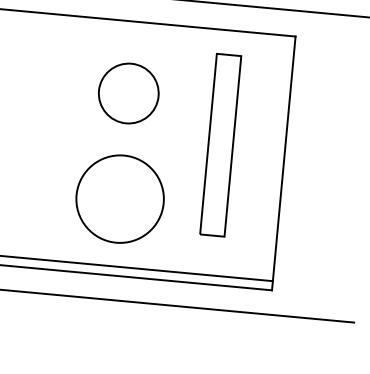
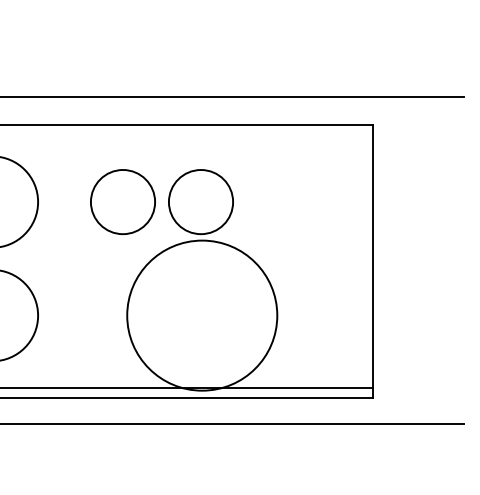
circle: (55, 86) -> (122, 201), added
part: (220, 144) -> (303, 247), removed
circle: (120, 199) -> (202, 315), size x1.6

